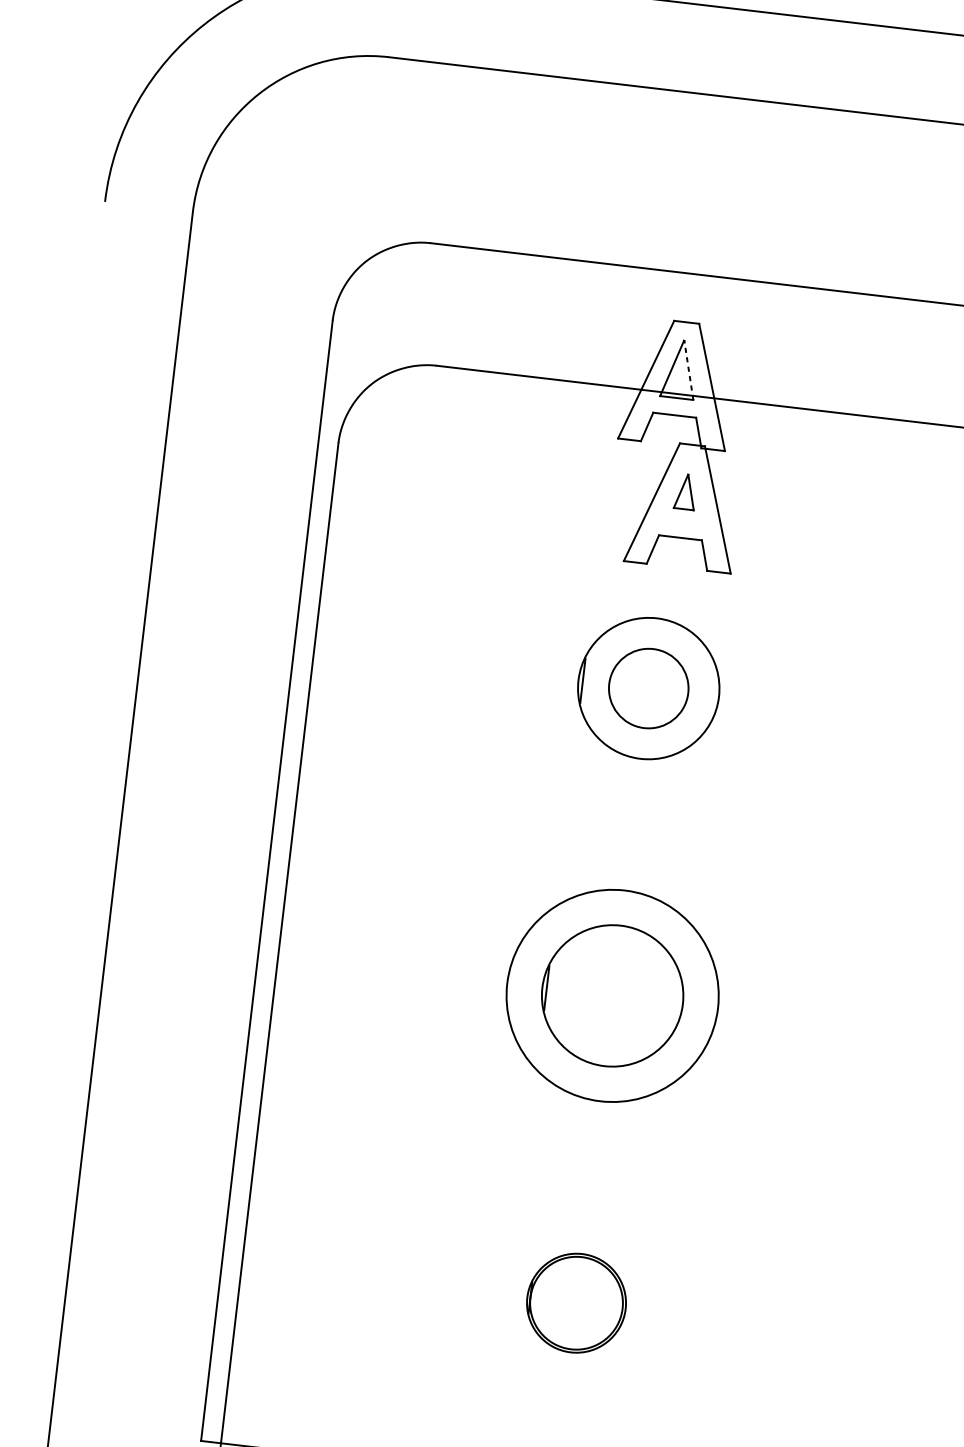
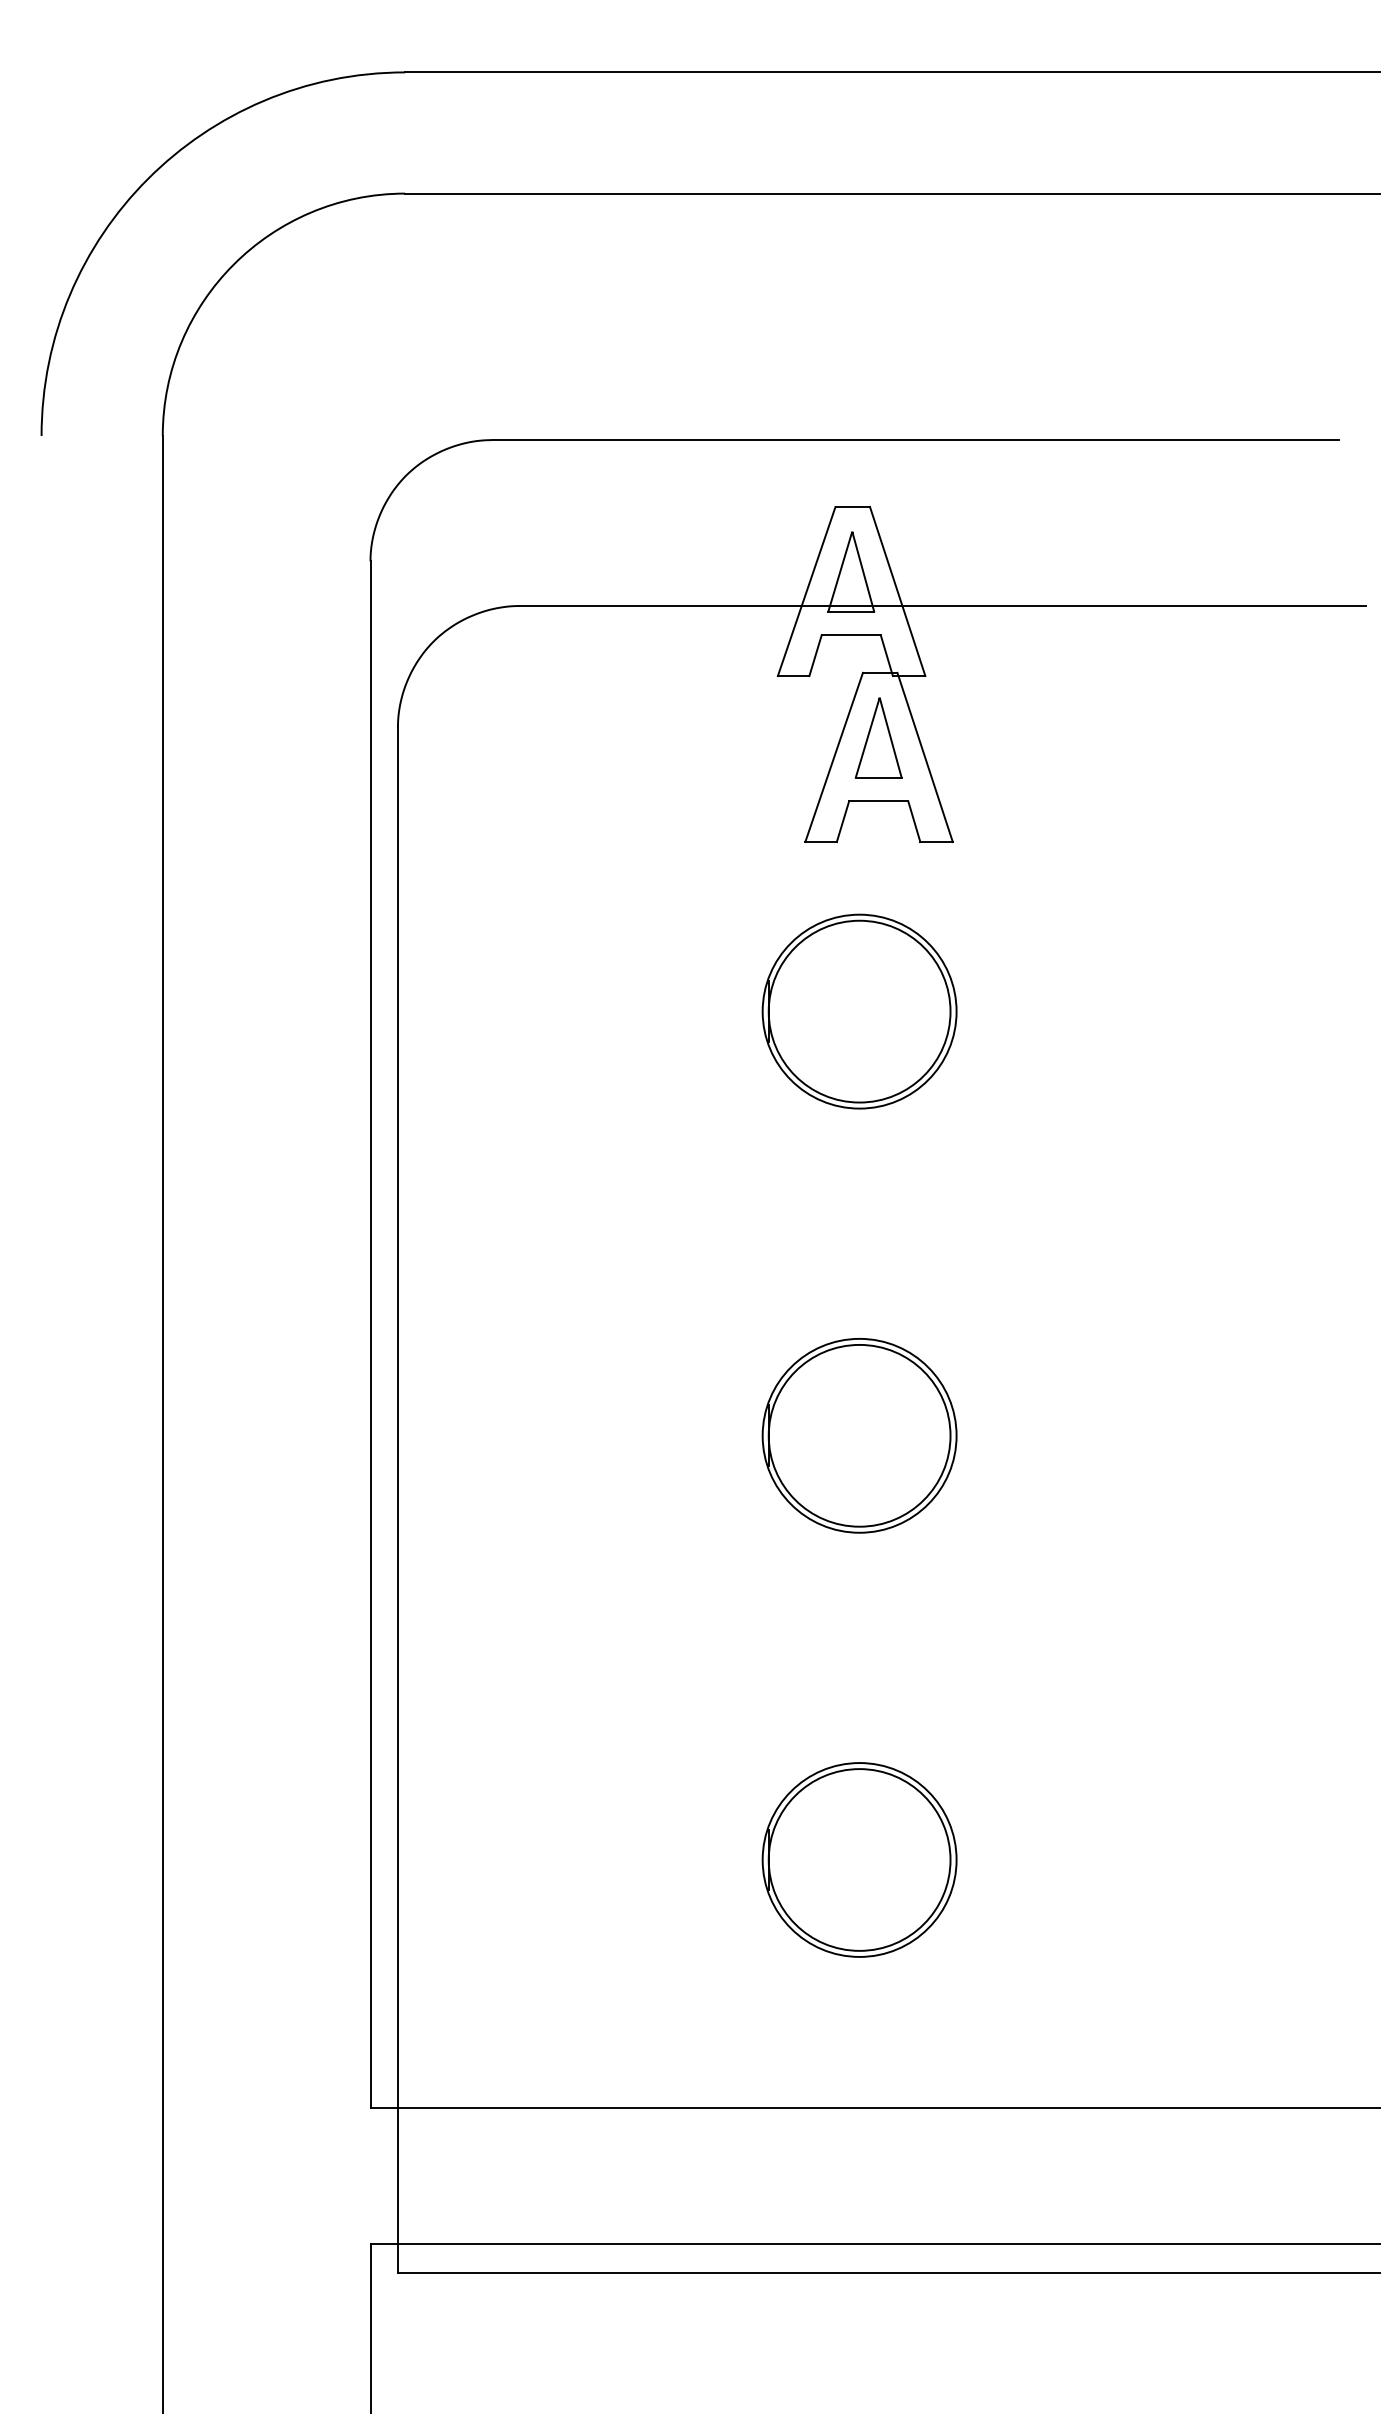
line: (688, 370) -> (863, 572), dashed -> solid
part: (685, 491) -> (878, 737), size x1.67
circle: (648, 688) -> (859, 1011), size x1.67
circle: (612, 995) -> (859, 1435), size x0.62
part: (576, 1302) -> (859, 1859), size x1.43

